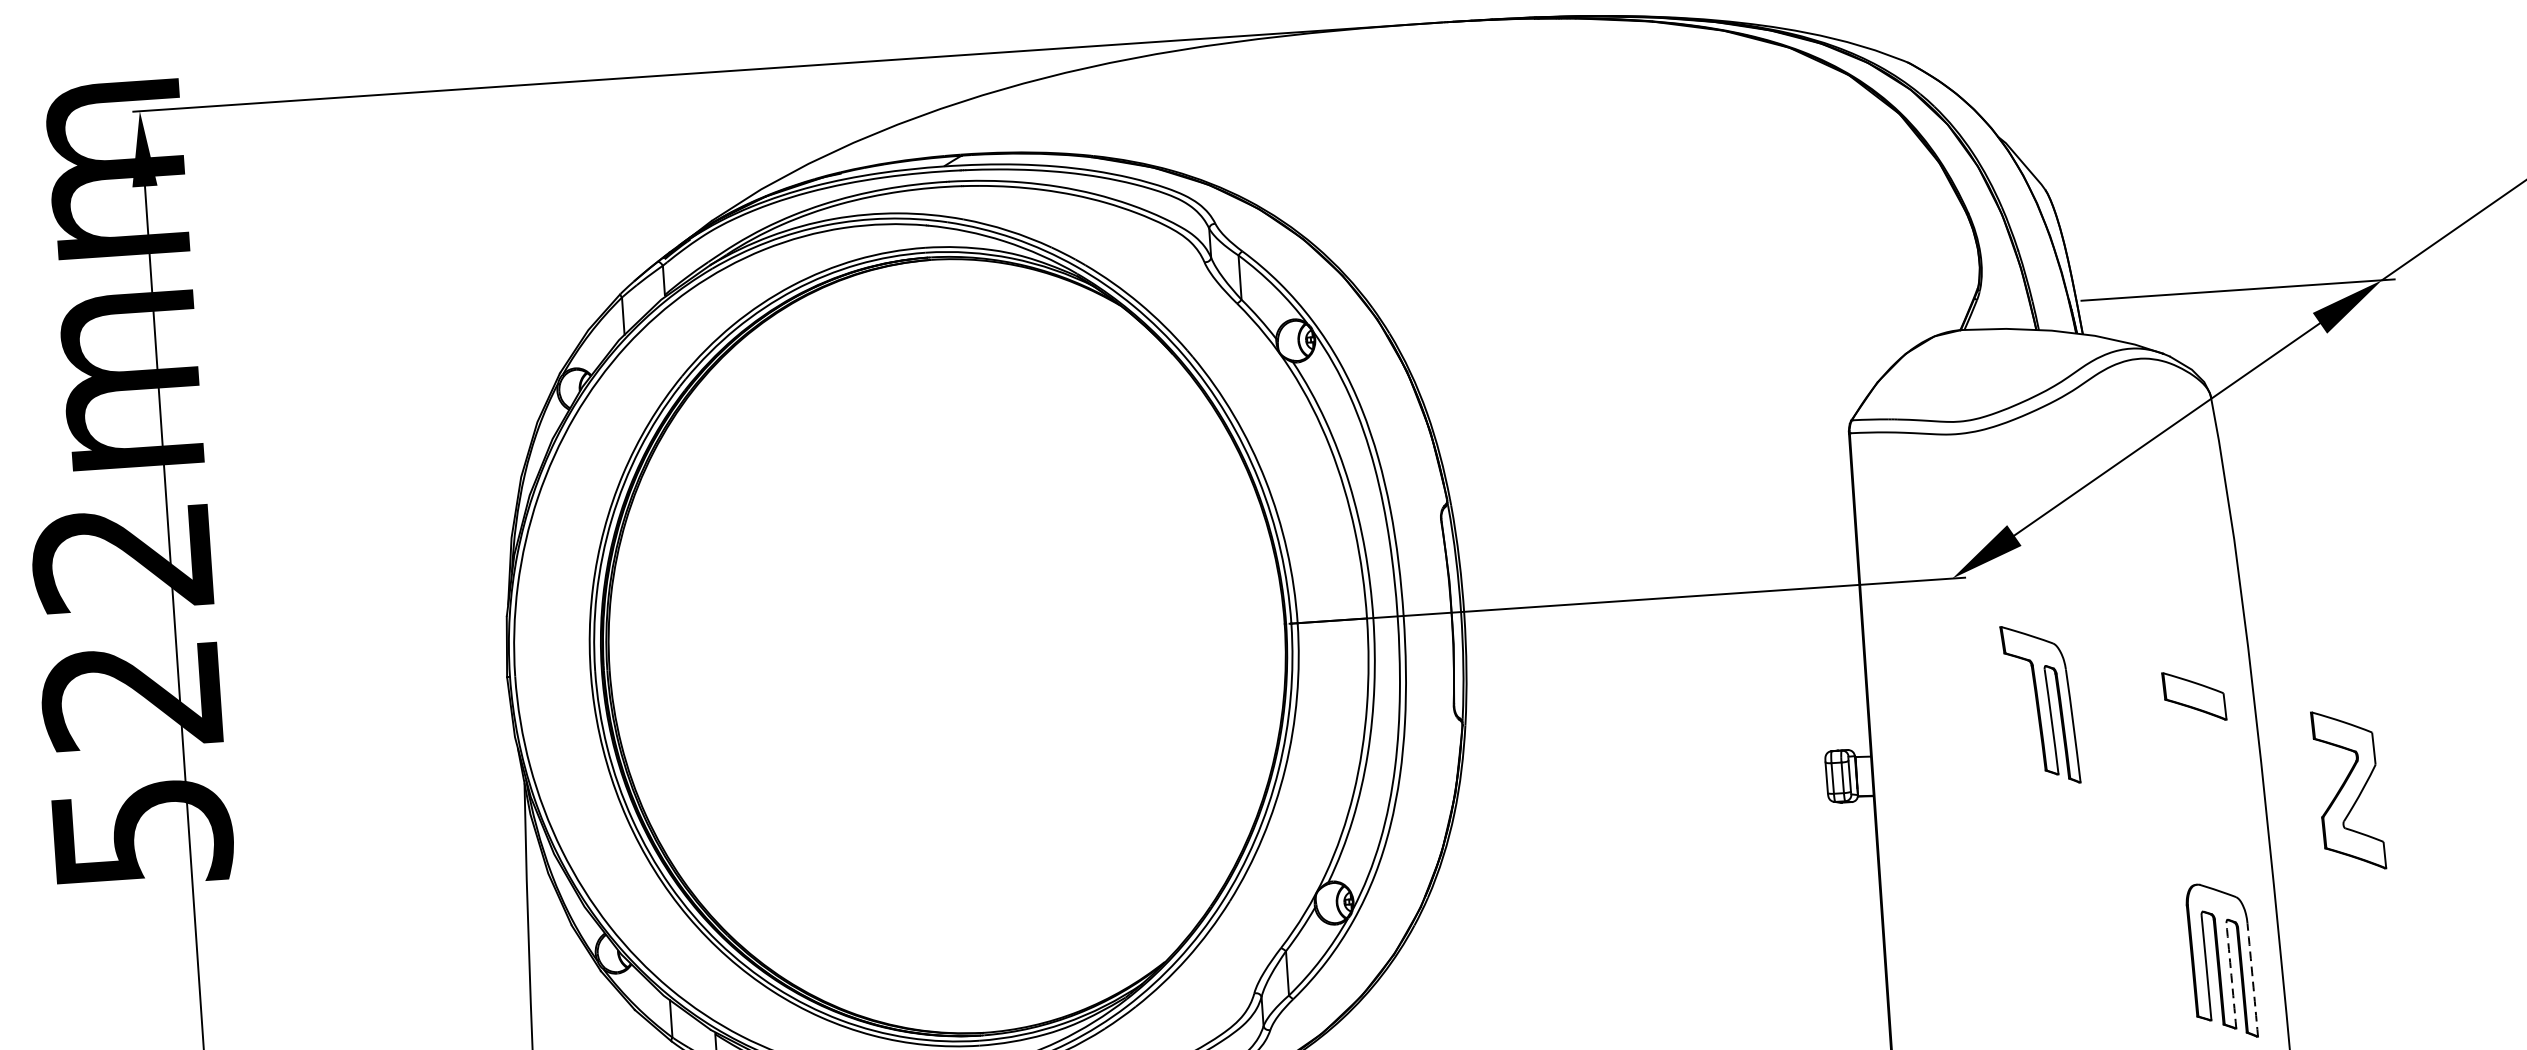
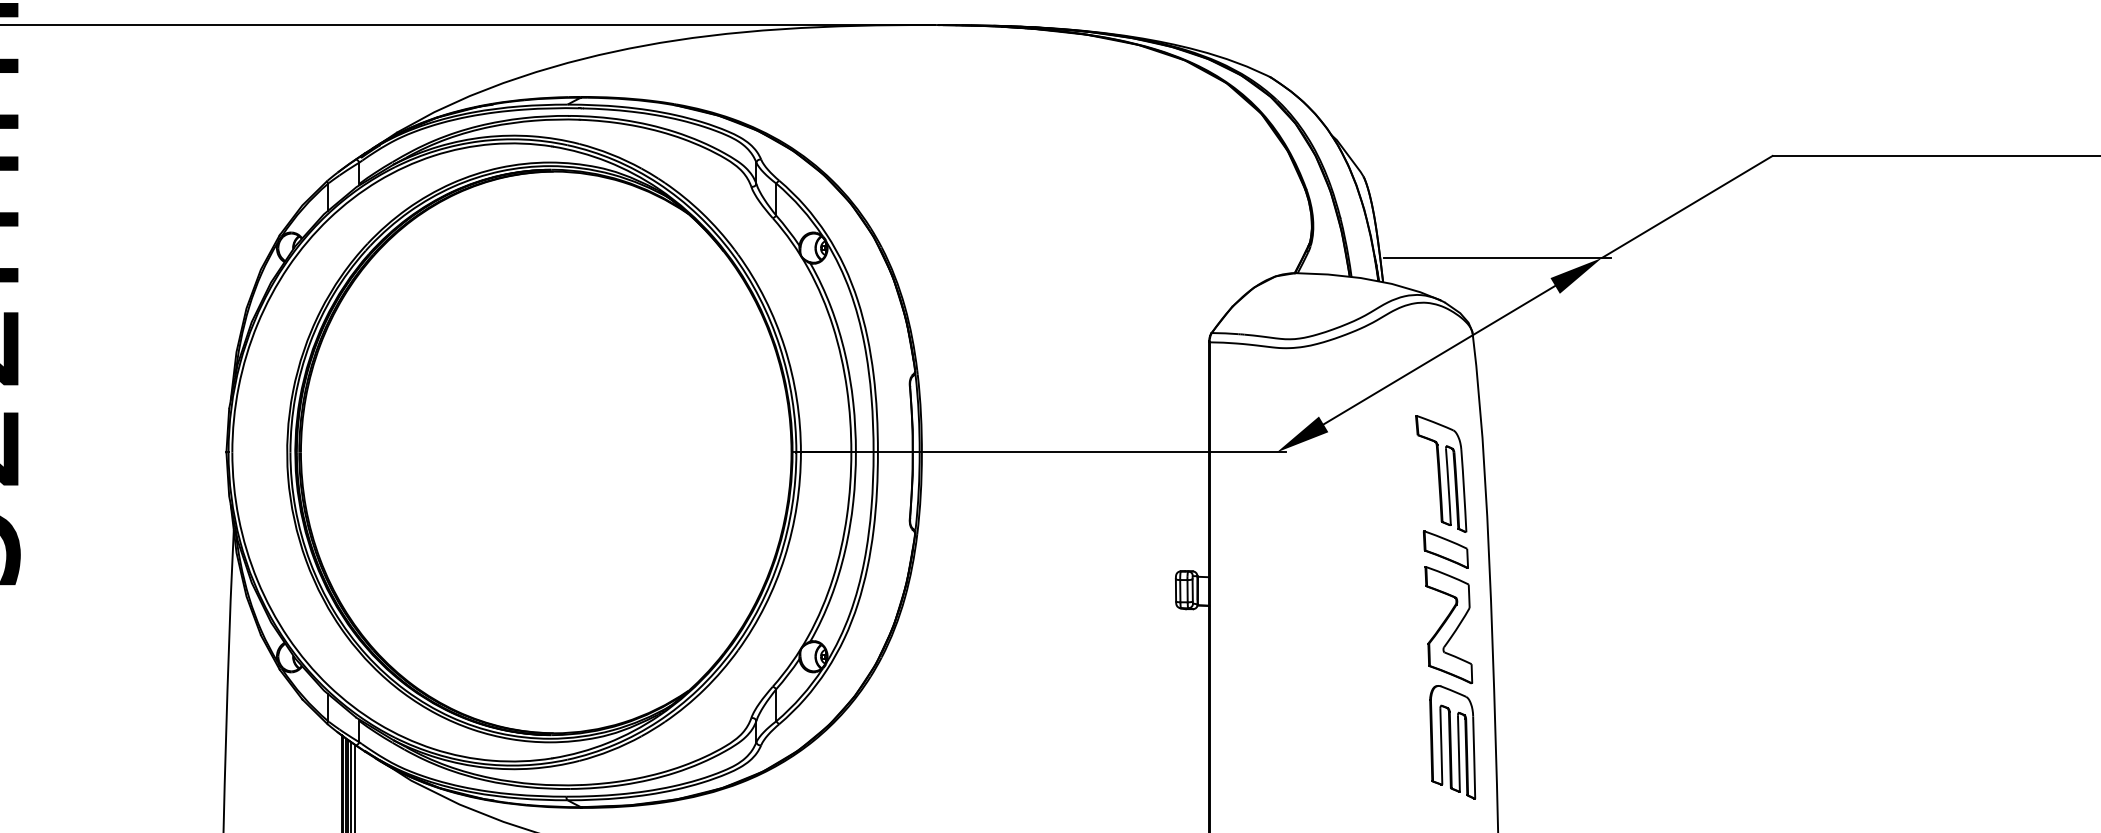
part: (2040, 703) -> (1441, 473), moved
part: (2348, 790) -> (1448, 625), moved
arc: (2230, 975) -> (1458, 753), dashed -> solid
arc: (2253, 979) -> (1474, 757), dashed -> solid

